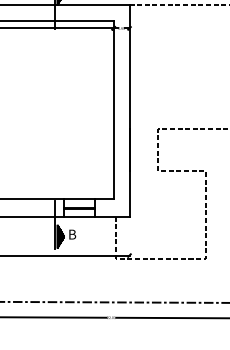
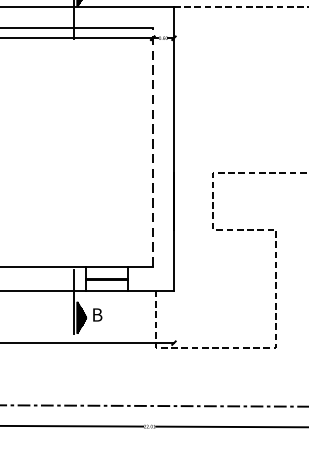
line: (113, 109) -> (152, 147), solid -> dashed

